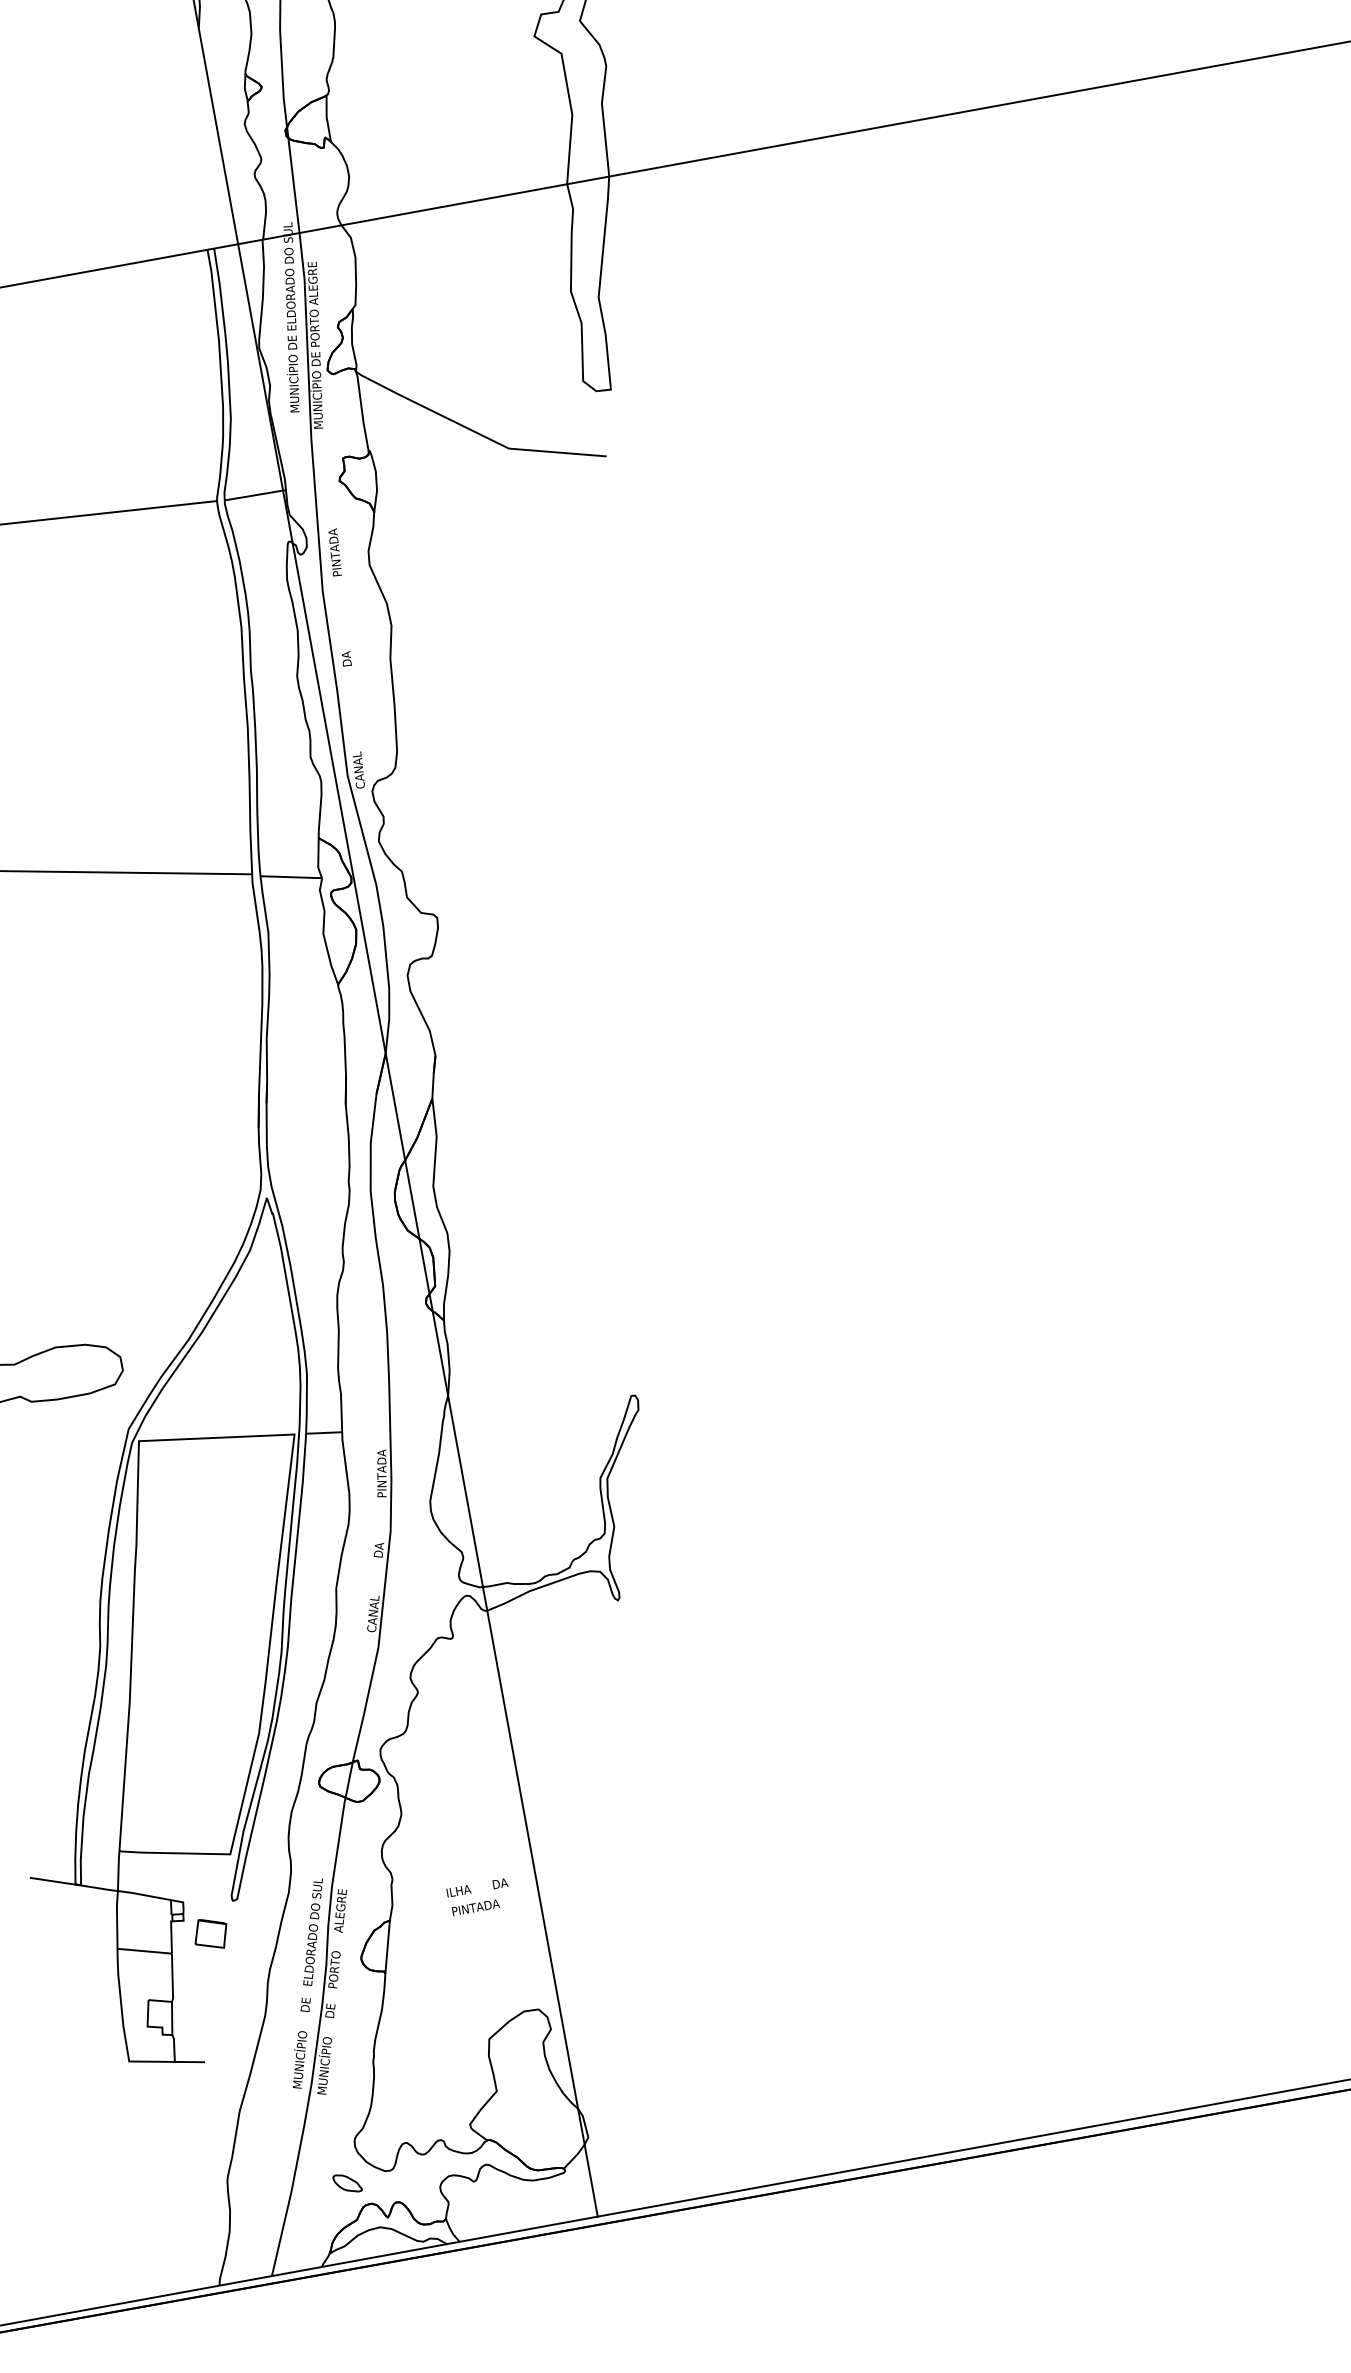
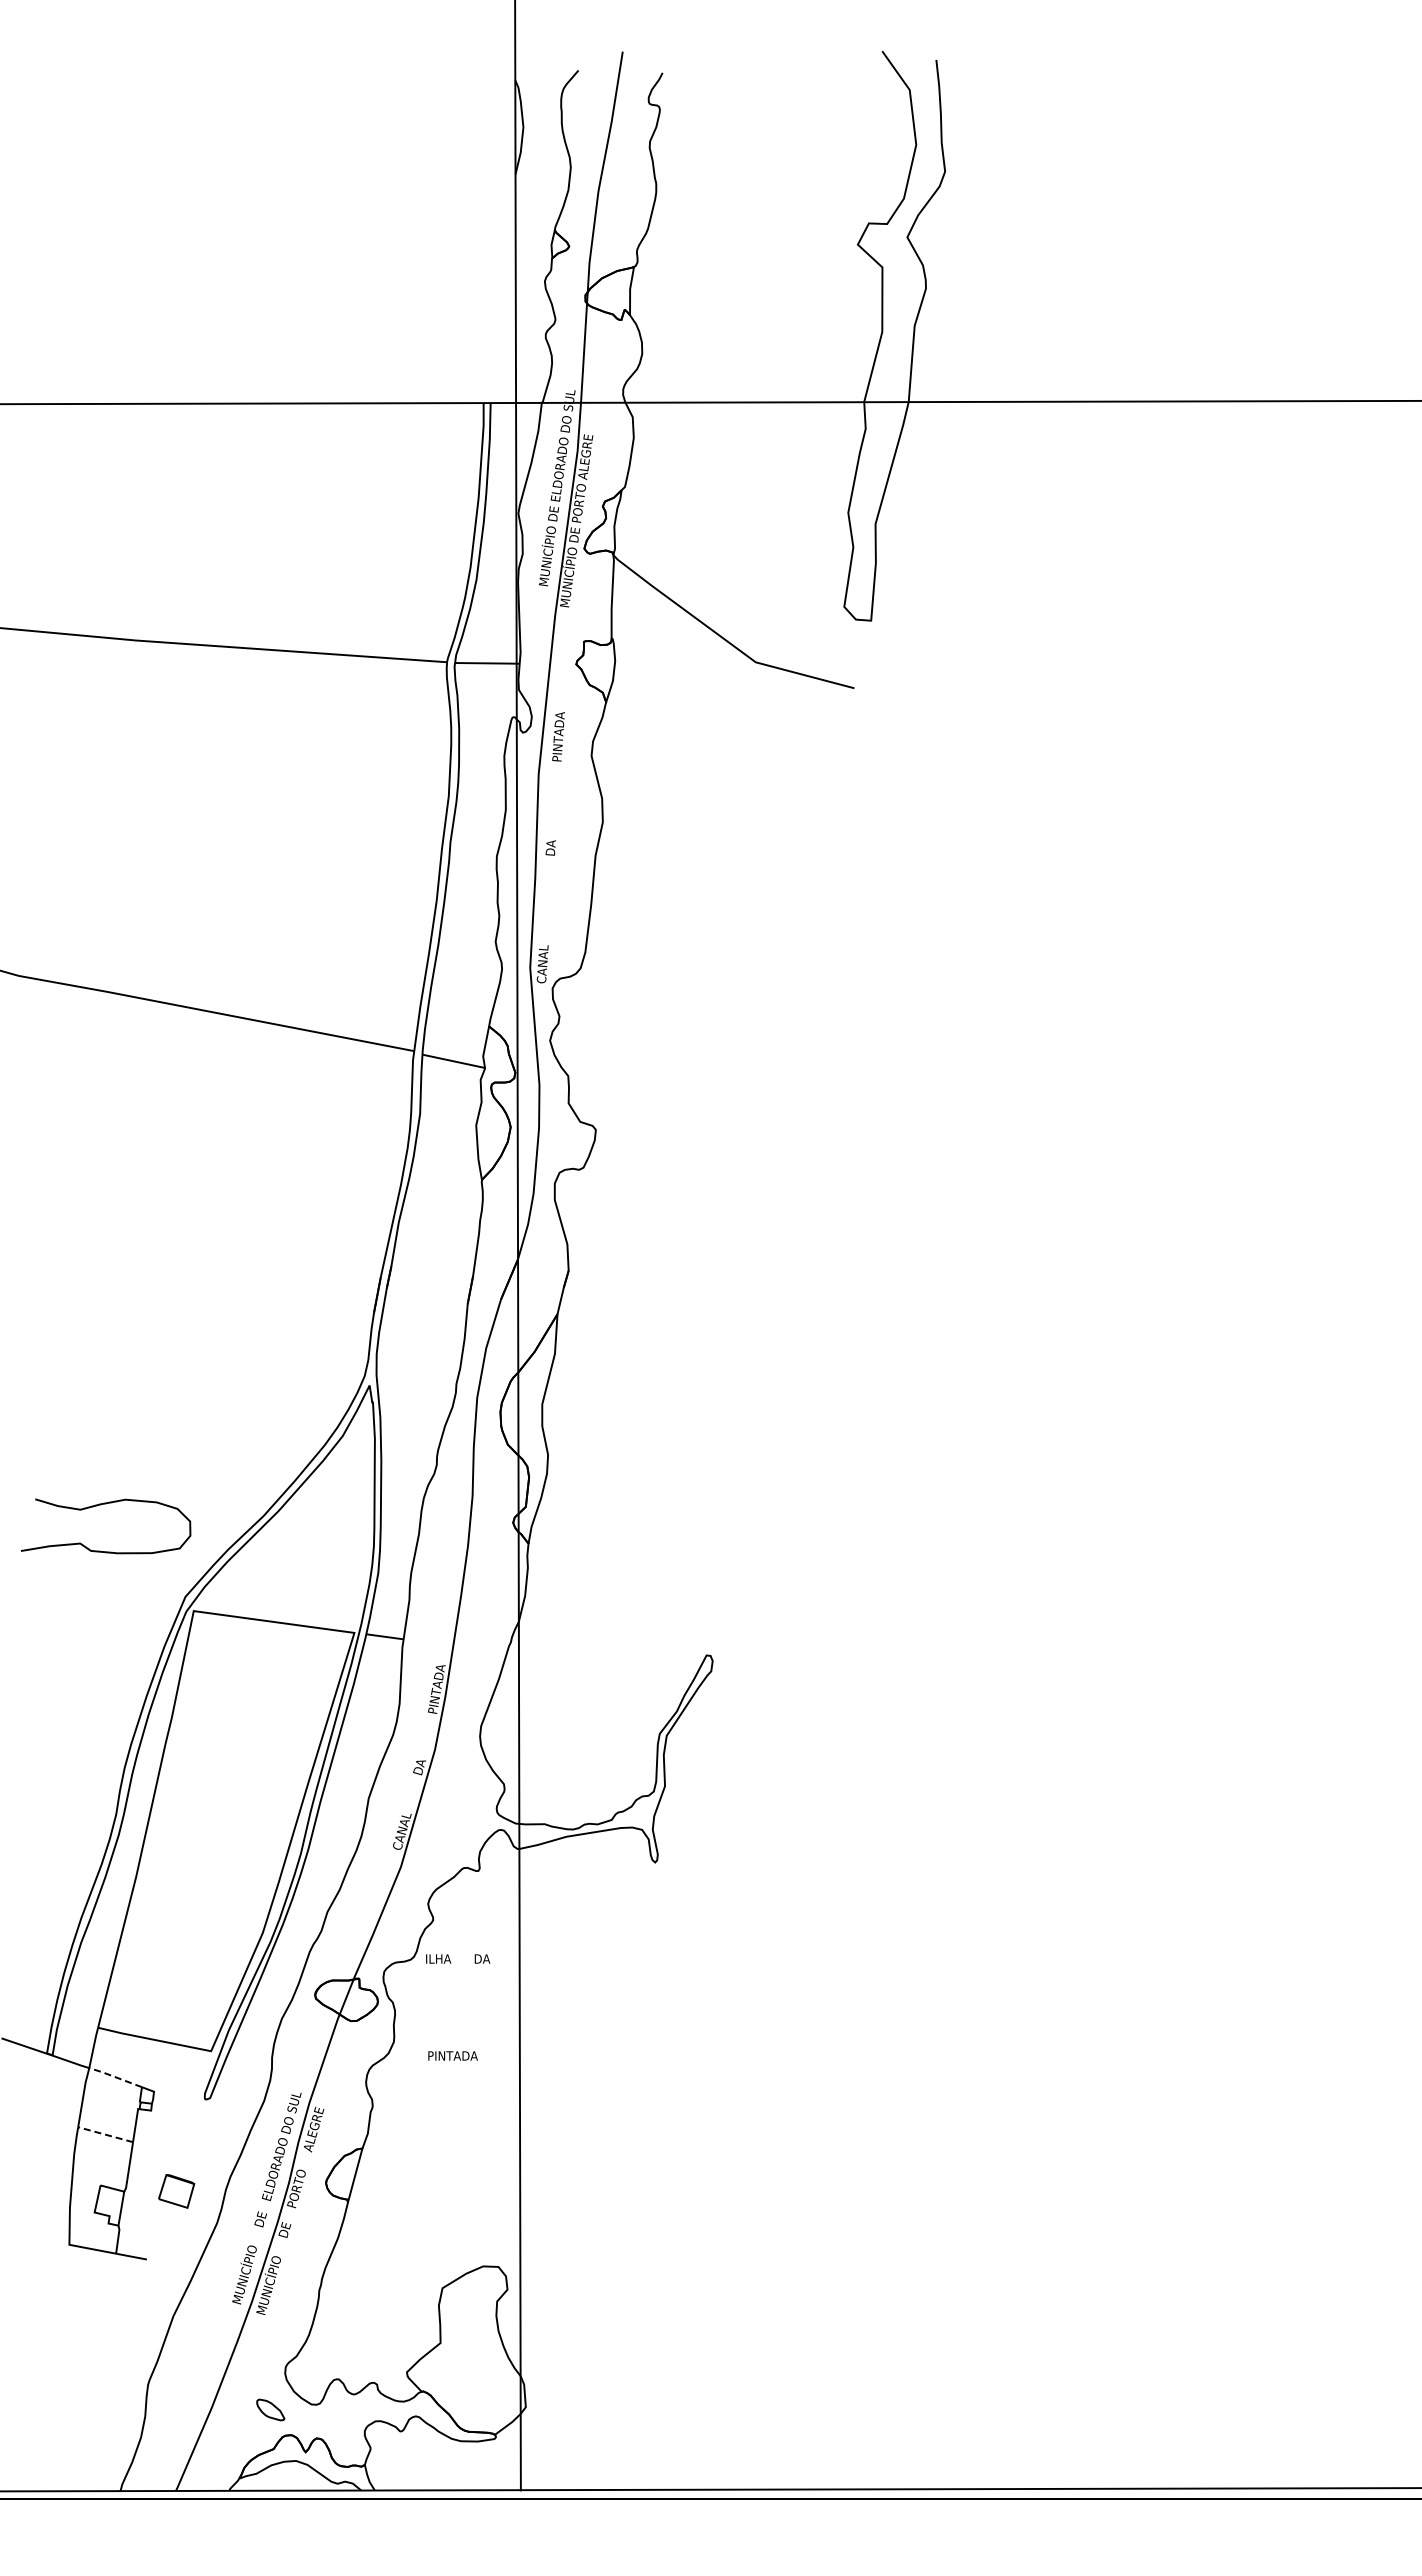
text: (477, 1887) -> (458, 1958), moved
line: (144, 1895) -> (115, 2077), solid -> dashed
text: (475, 1907) -> (452, 2055), moved
part: (210, 1934) -> (176, 2191), moved
line: (144, 1951) -> (105, 2134), solid -> dashed

